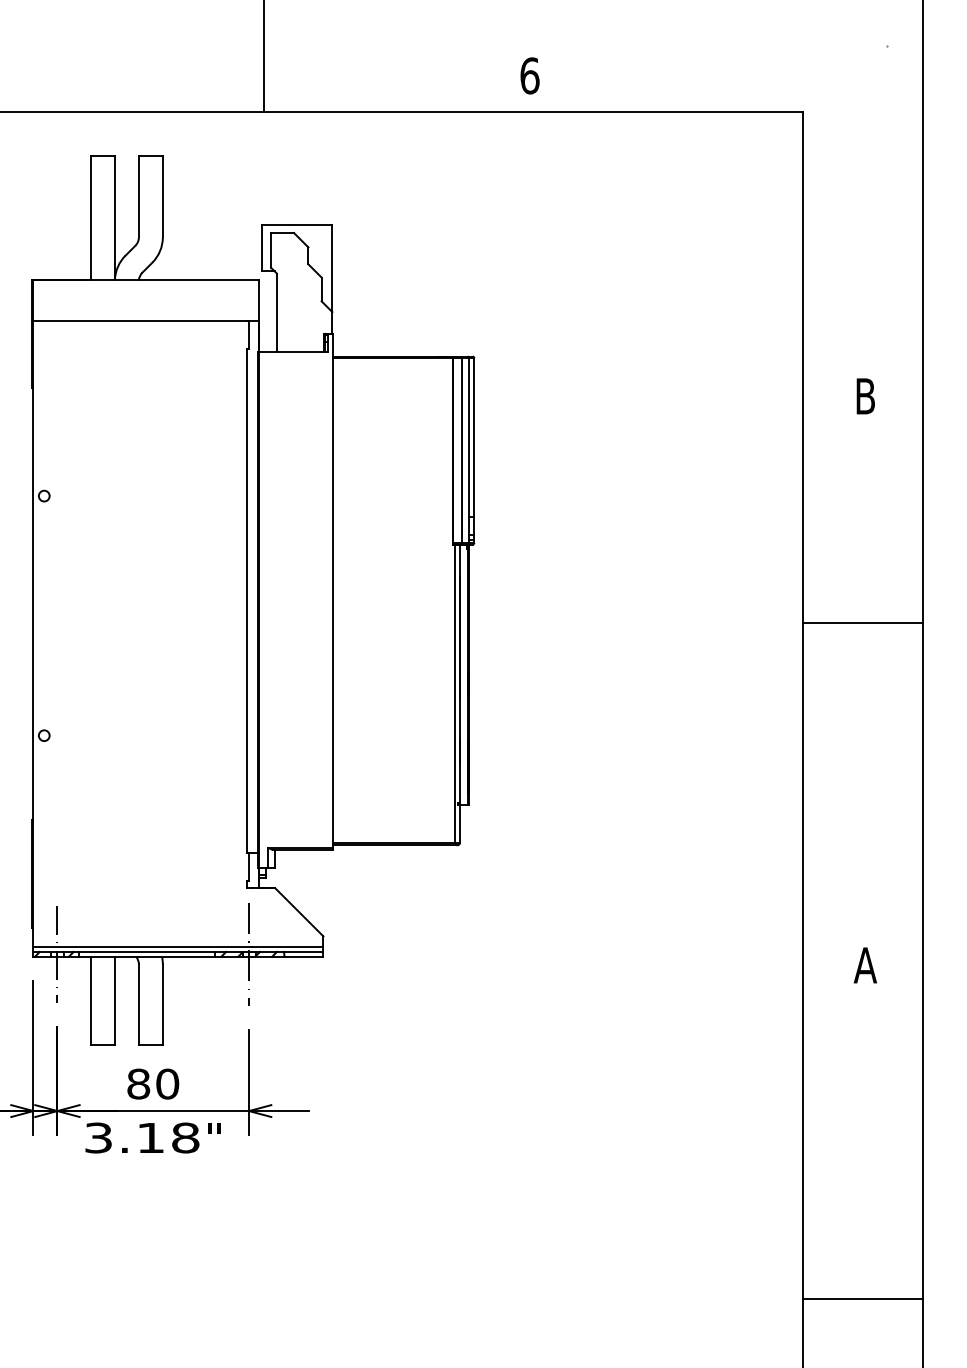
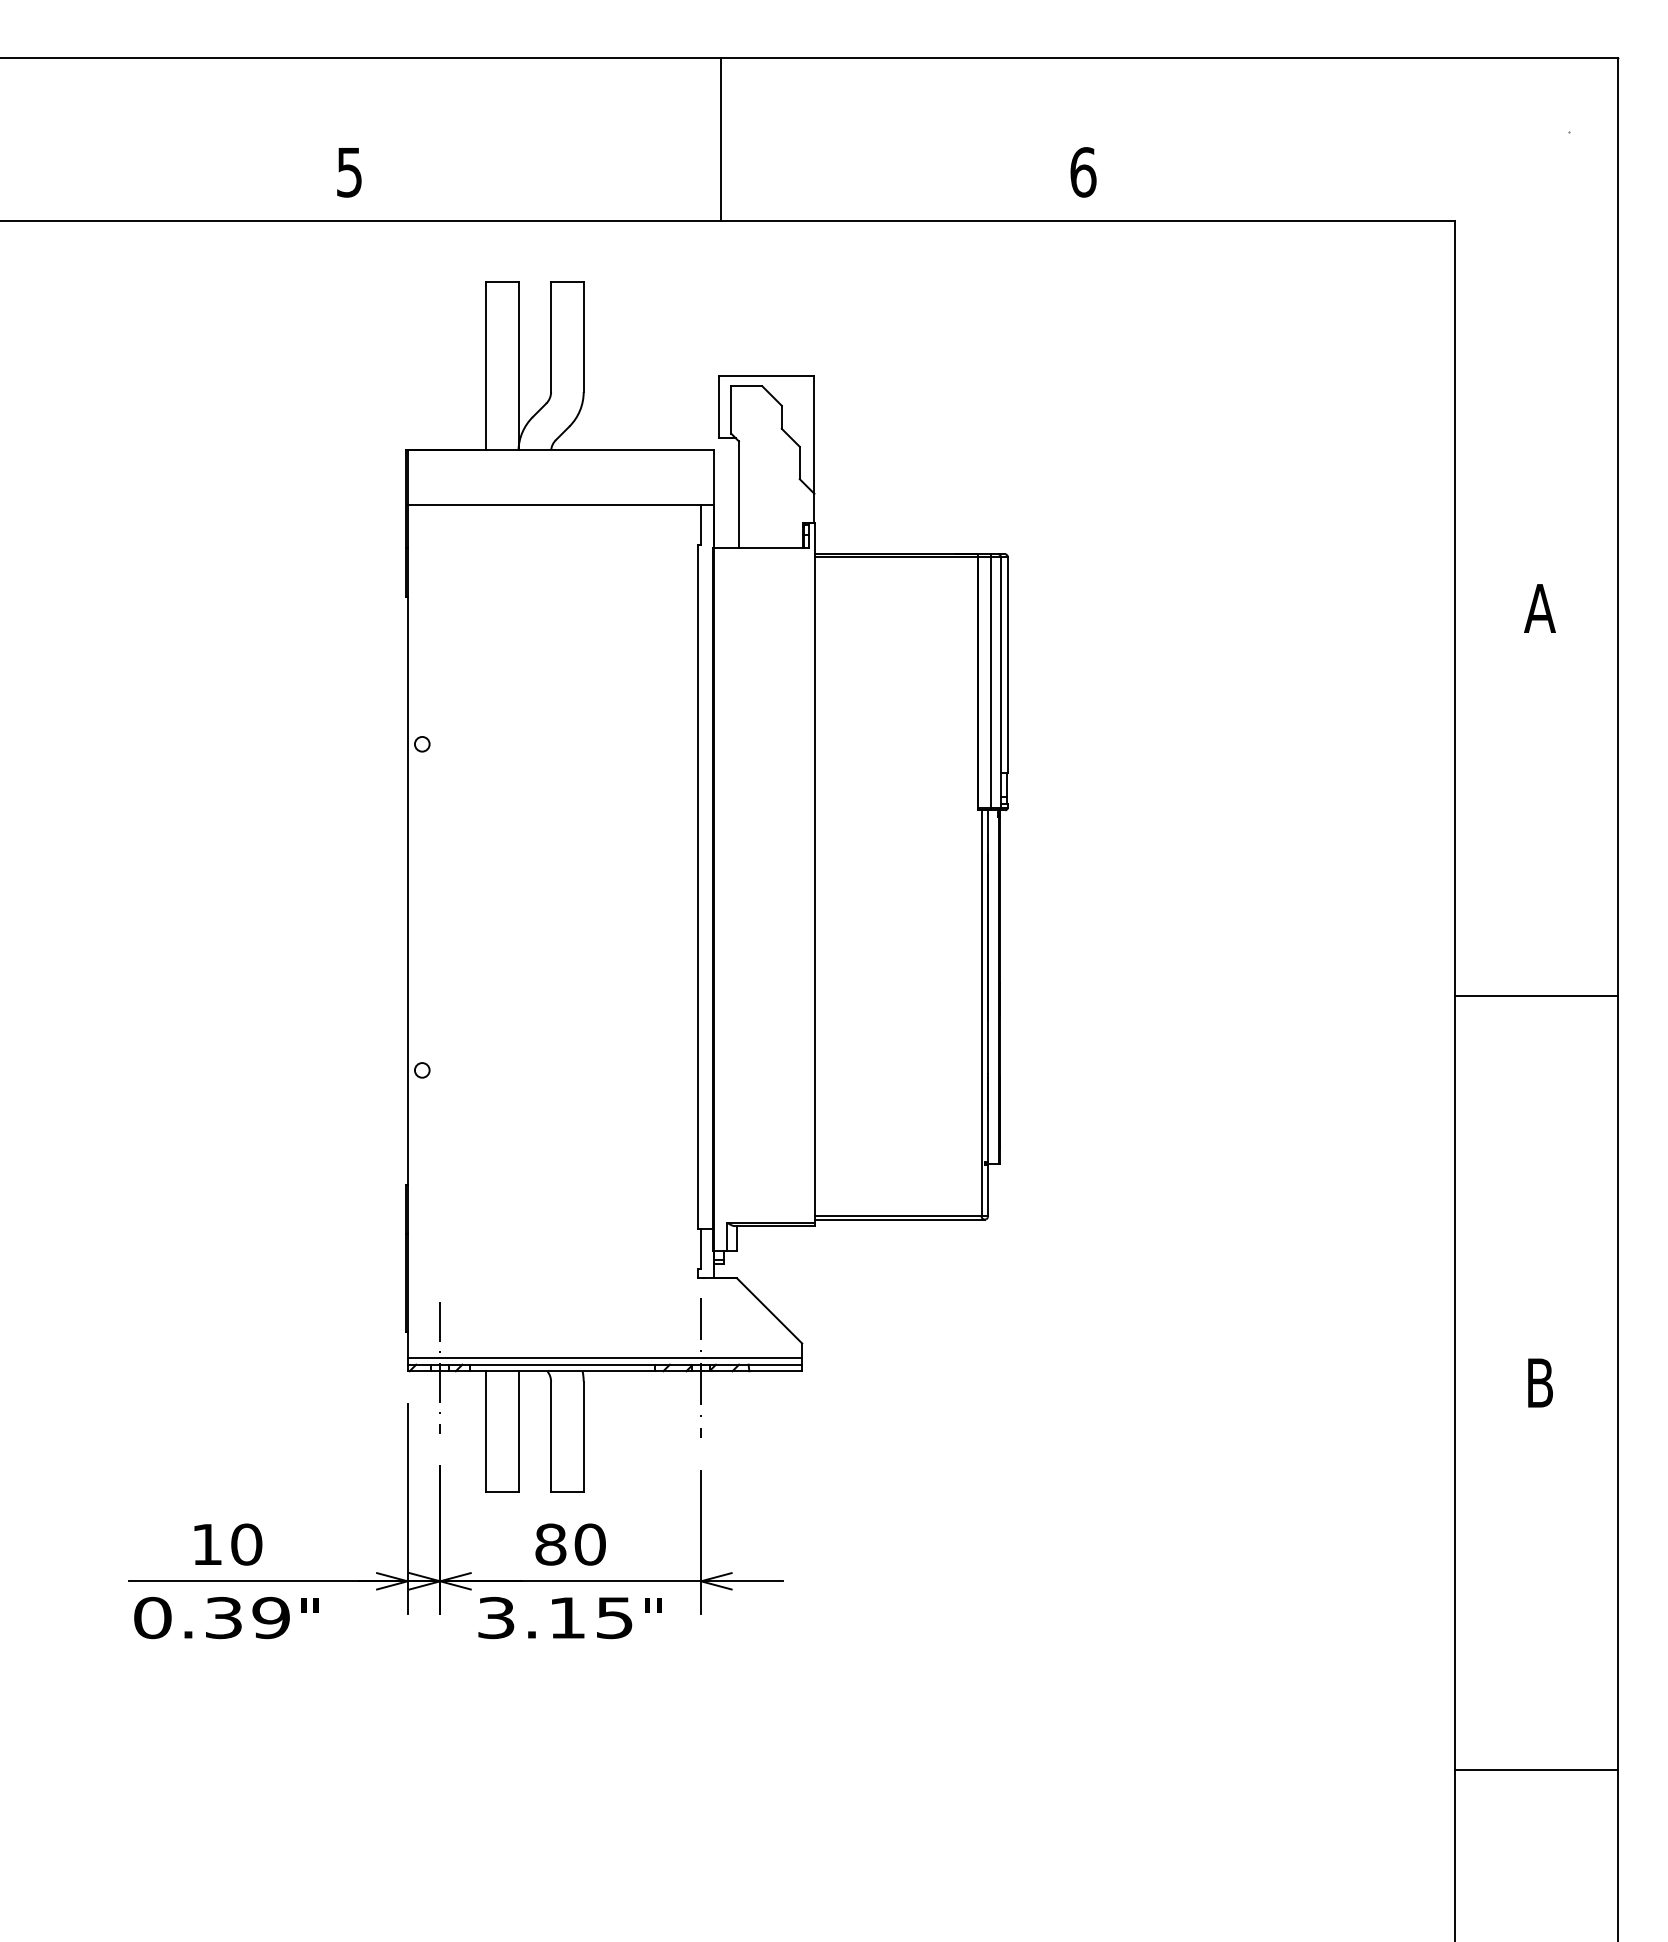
text: (865, 396) -> (1539, 608), B -> A
line: (862, 622) -> (1535, 995), moved
text: (865, 965) -> (1539, 1382), A -> B
text: (185, 1137) -> (614, 1617), 3.18 -> 3.15
line: (862, 1299) -> (1535, 1770), moved

